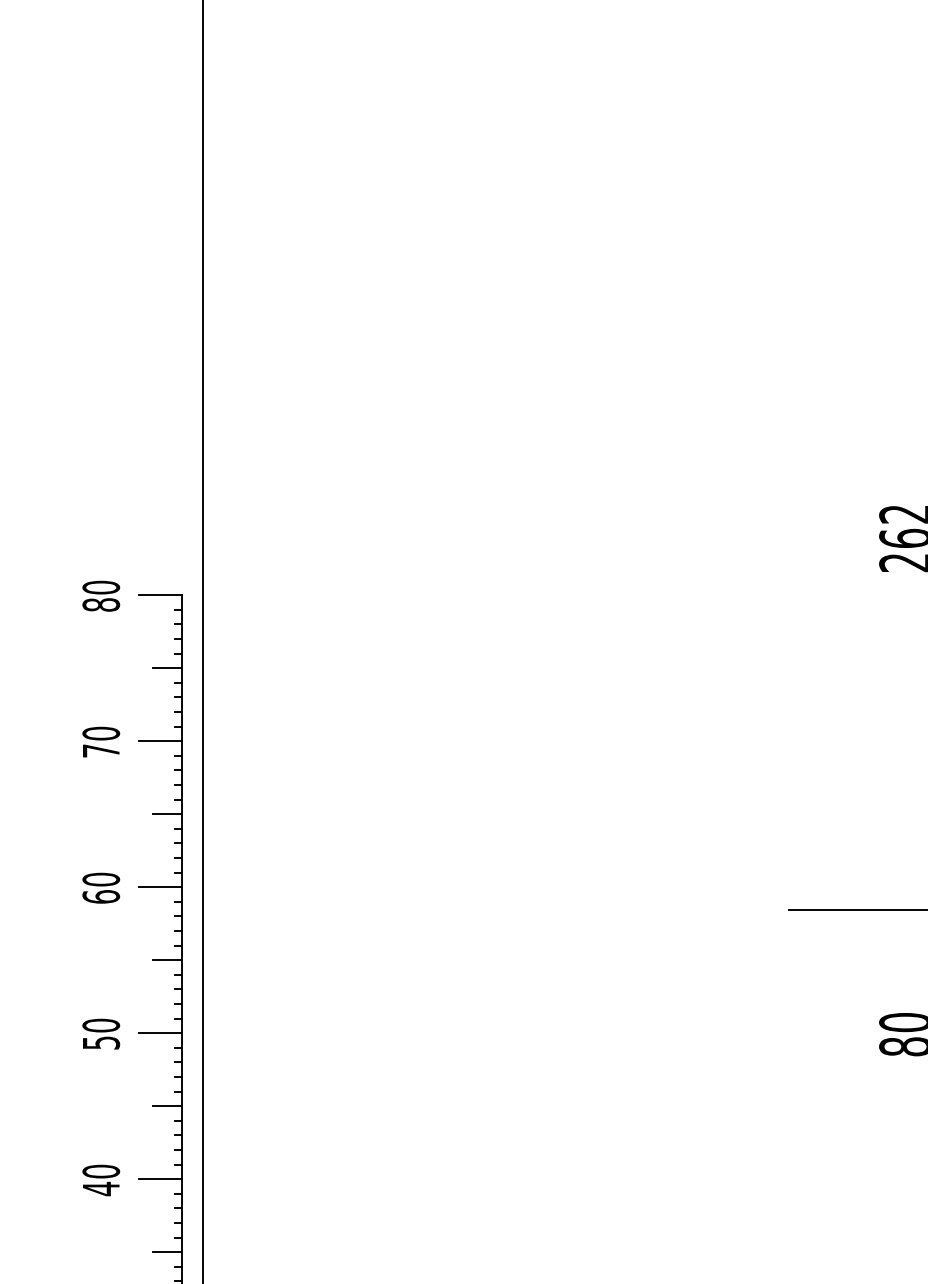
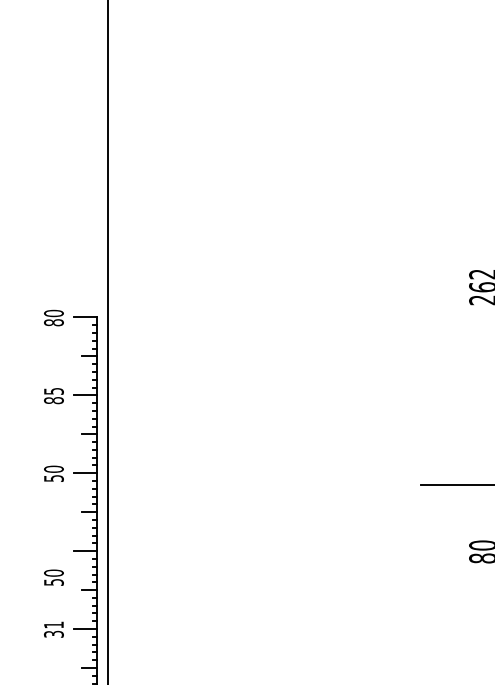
text: (100, 741) -> (53, 395), 70 -> 85
text: (100, 896) -> (53, 478), 60 -> 50
text: (100, 1033) -> (53, 577), moved
text: (100, 1179) -> (53, 629), 40 -> 31

